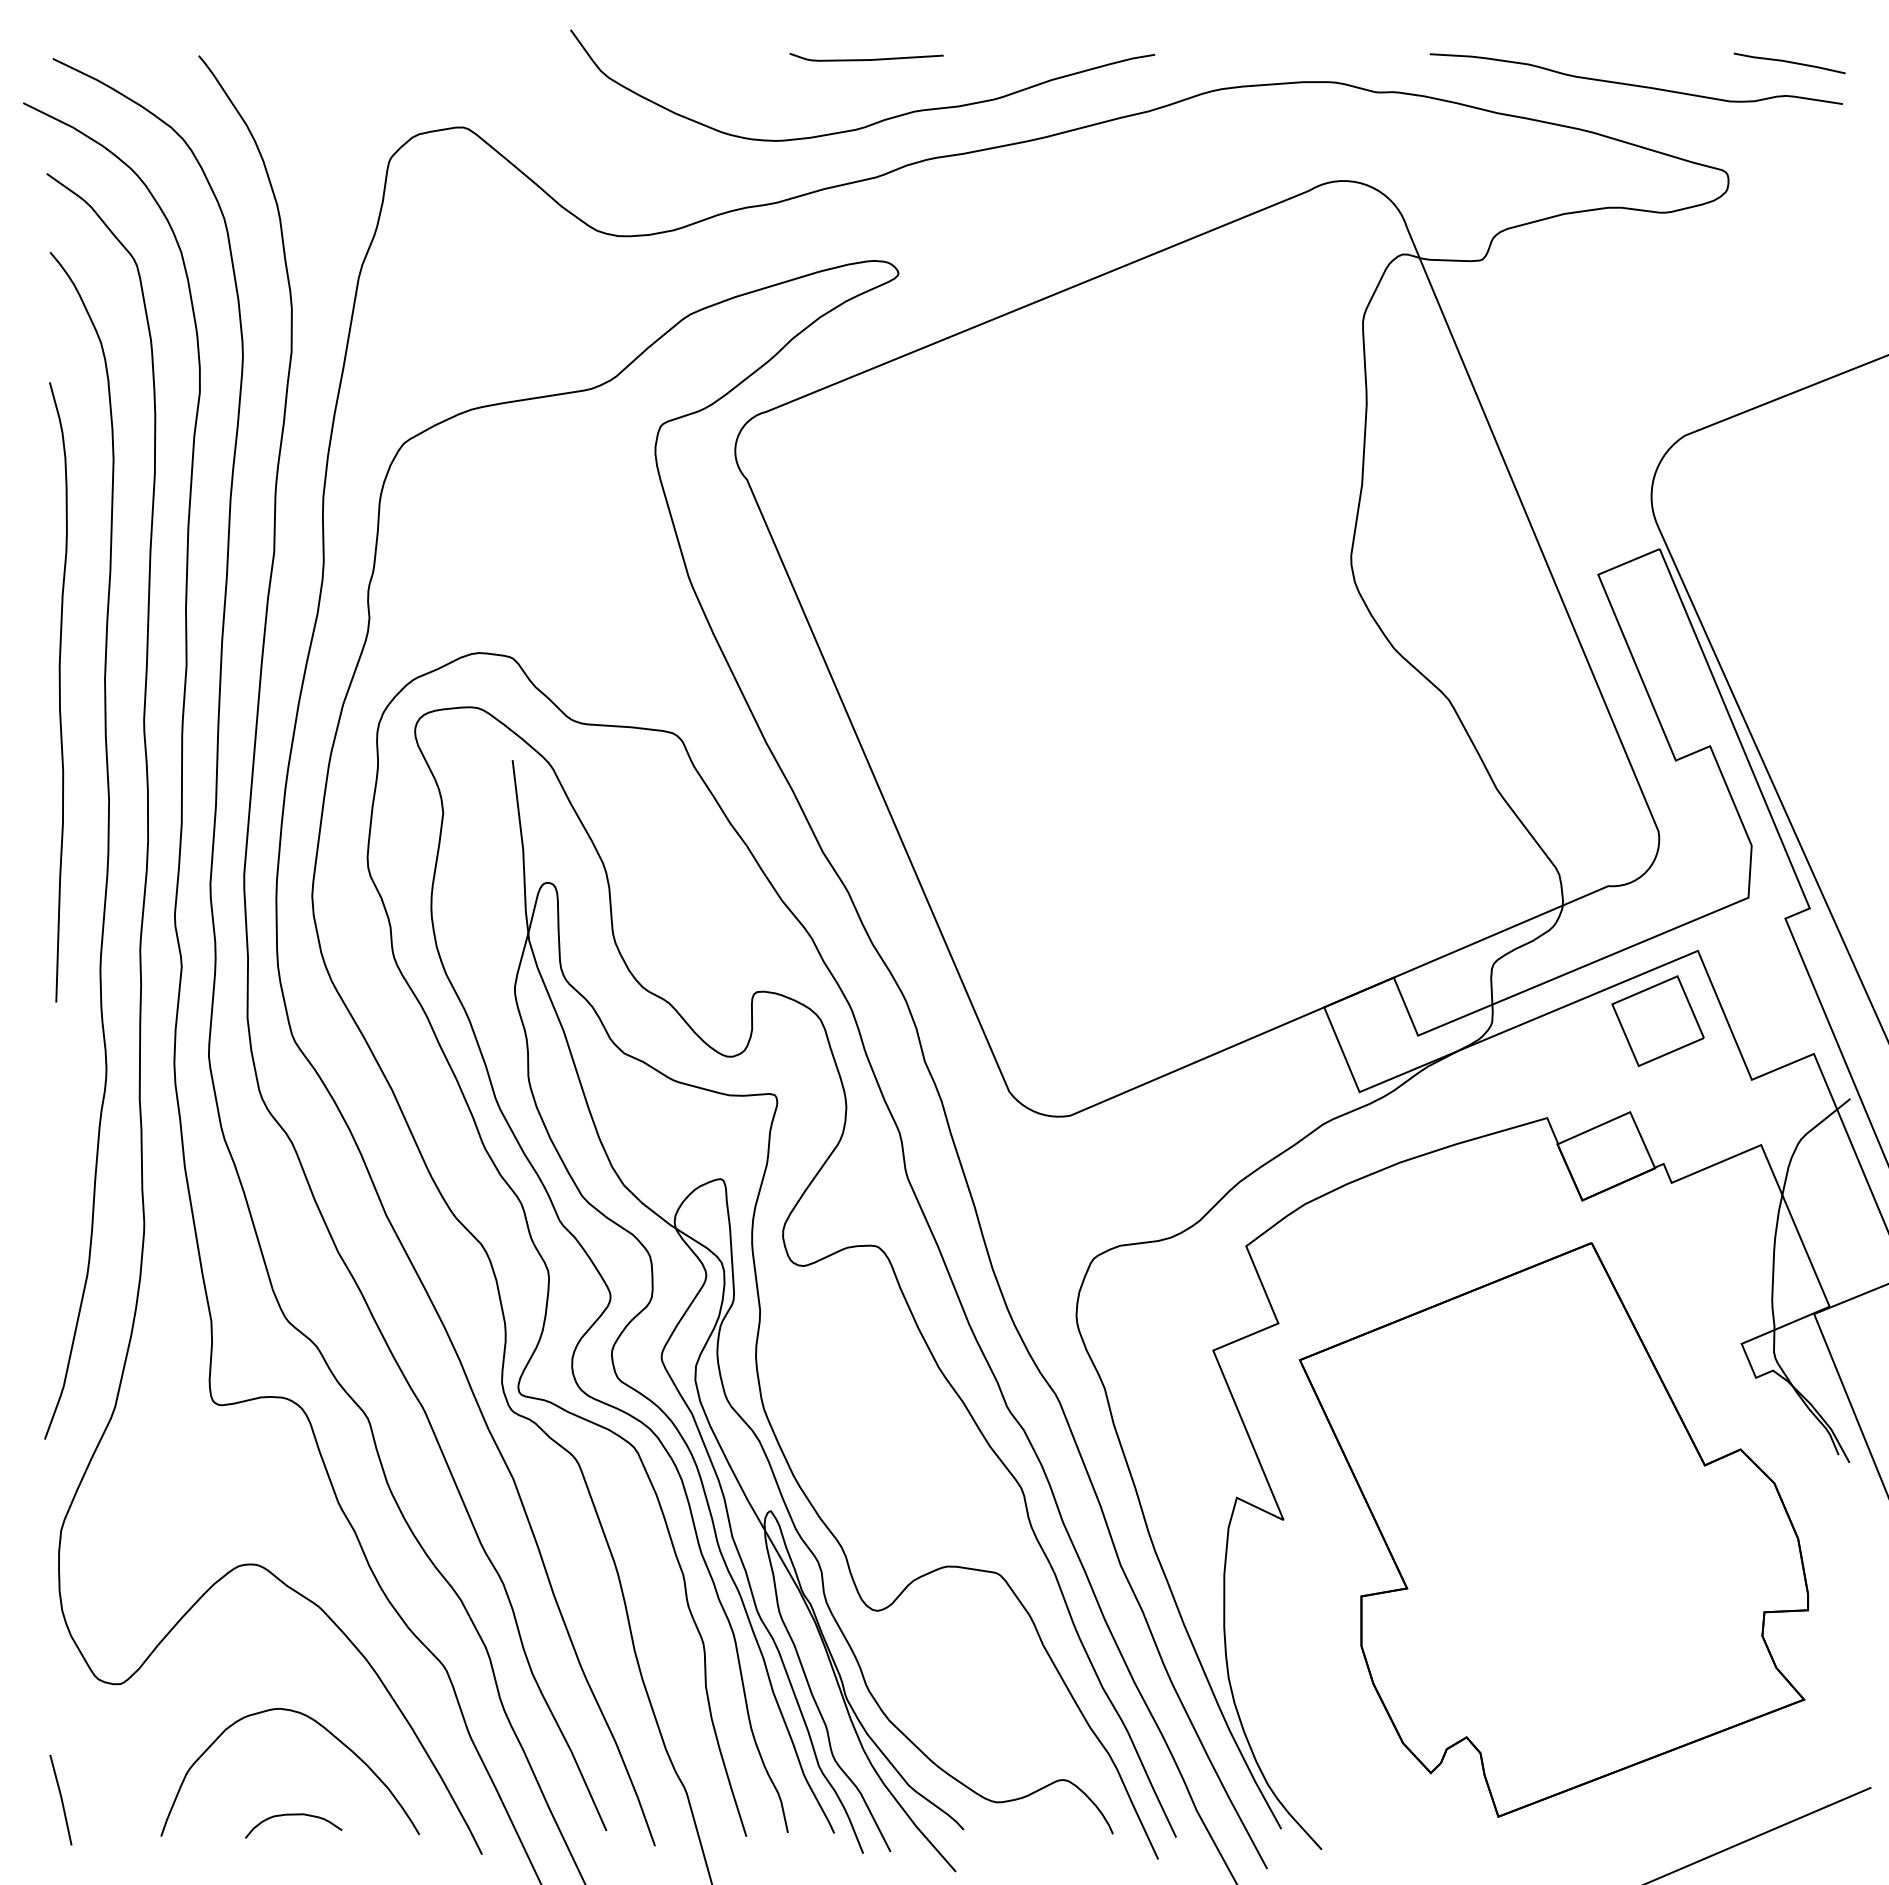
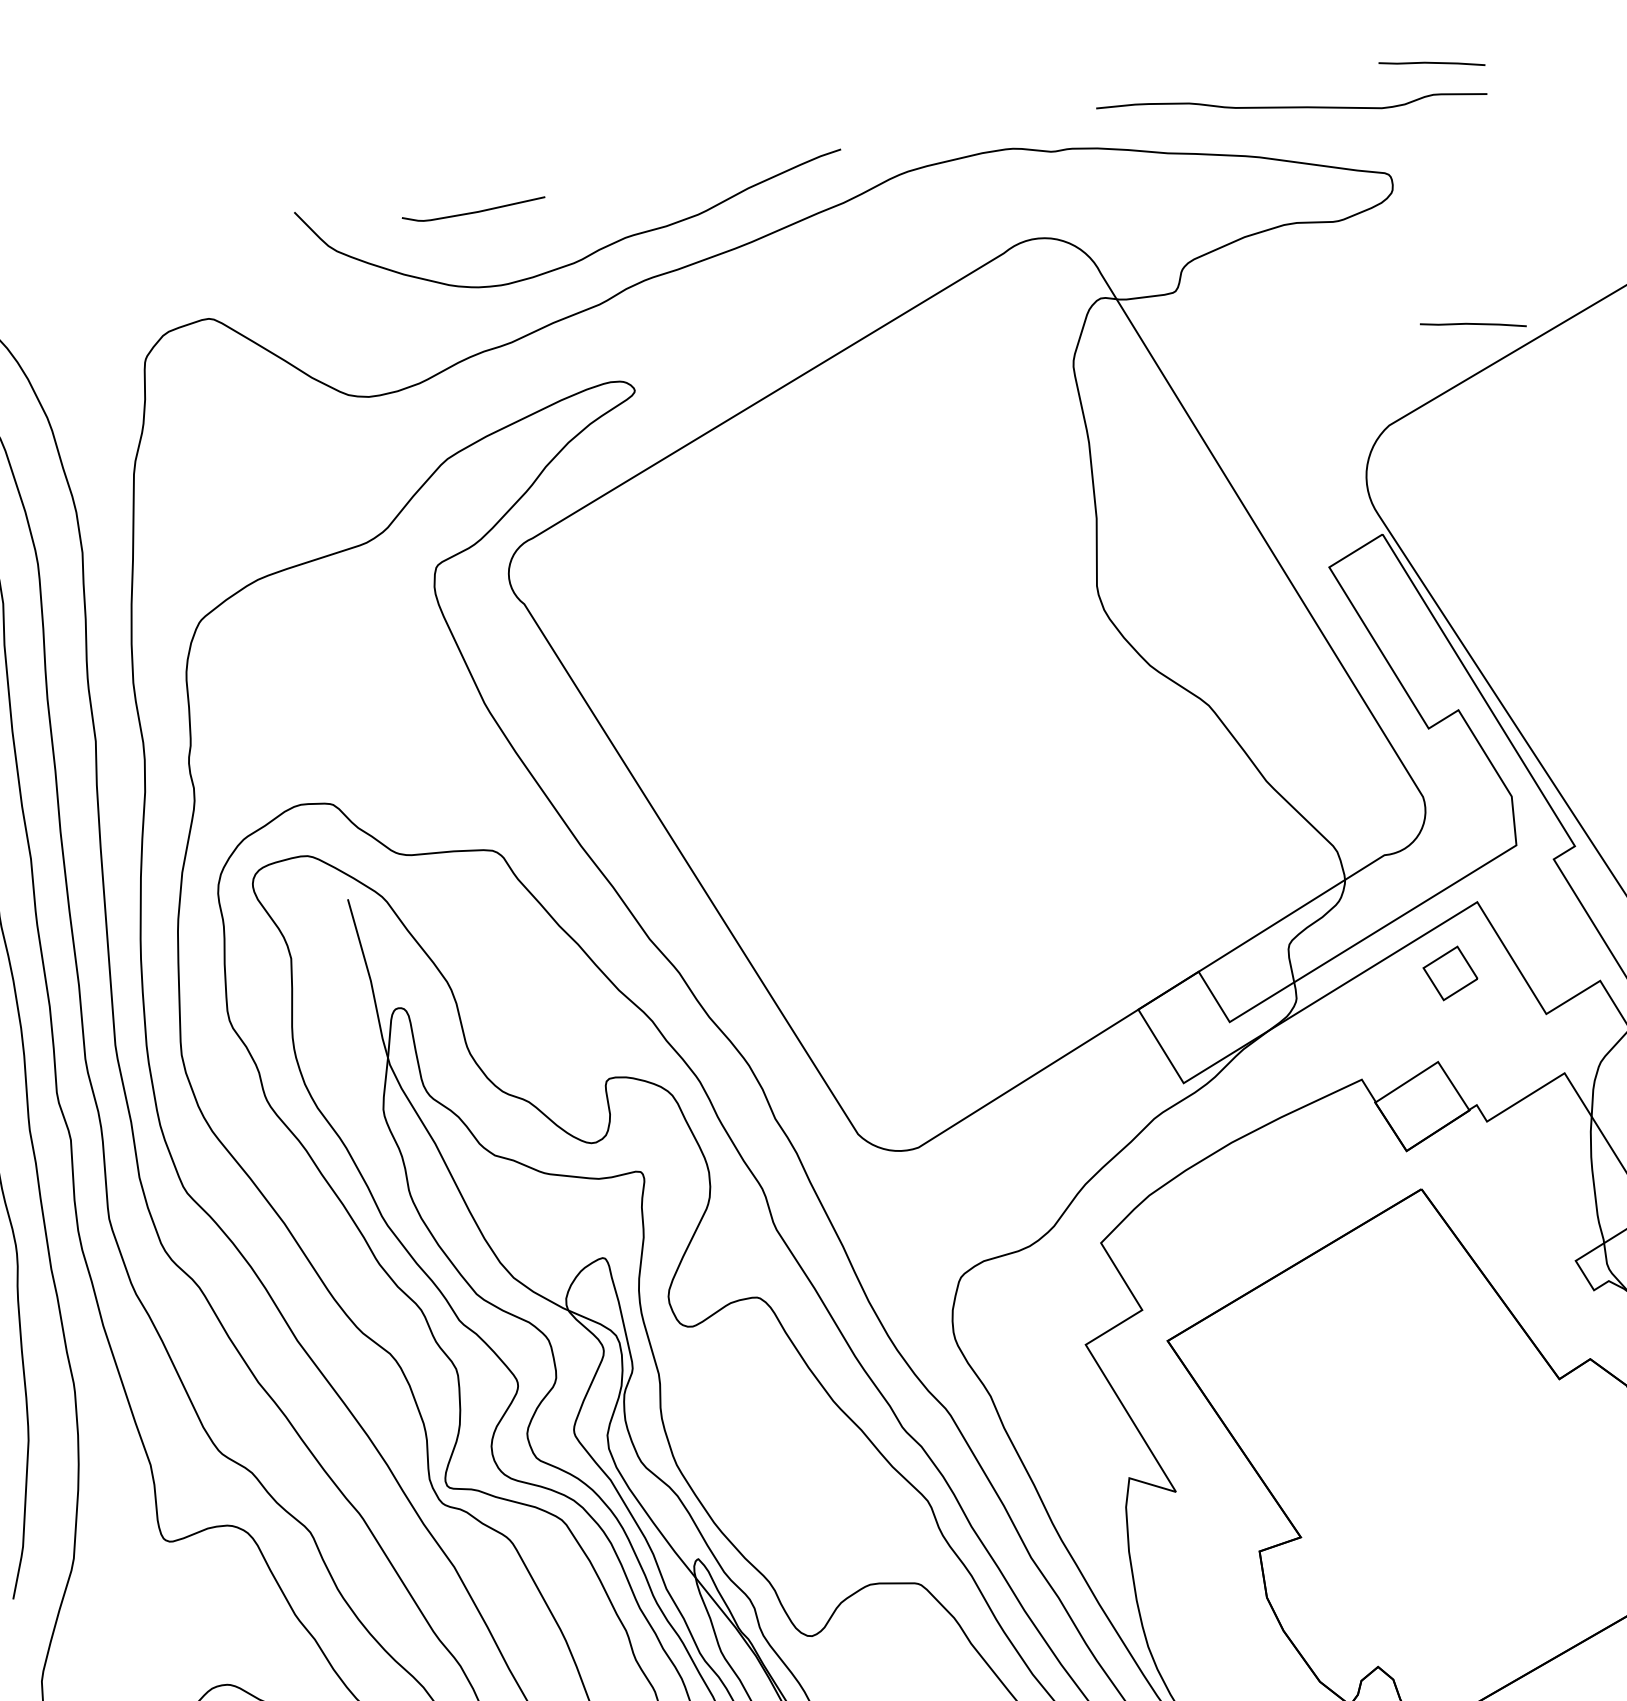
curve: (866, 59) -> (474, 212), moved
line: (1789, 343) -> (1472, 324), added
part: (1657, 1021) -> (1450, 973), size x0.6

